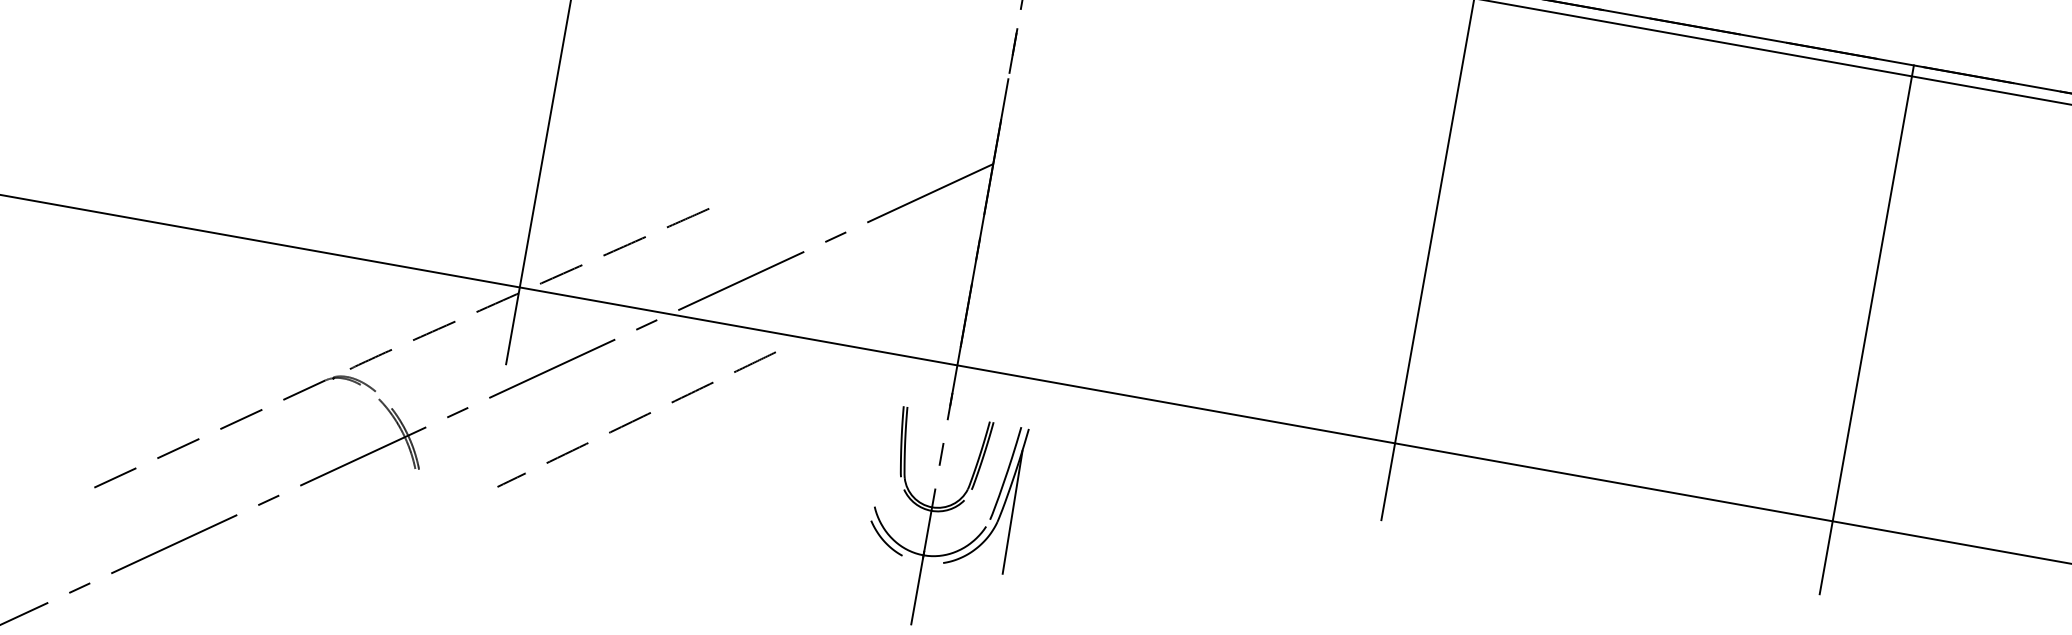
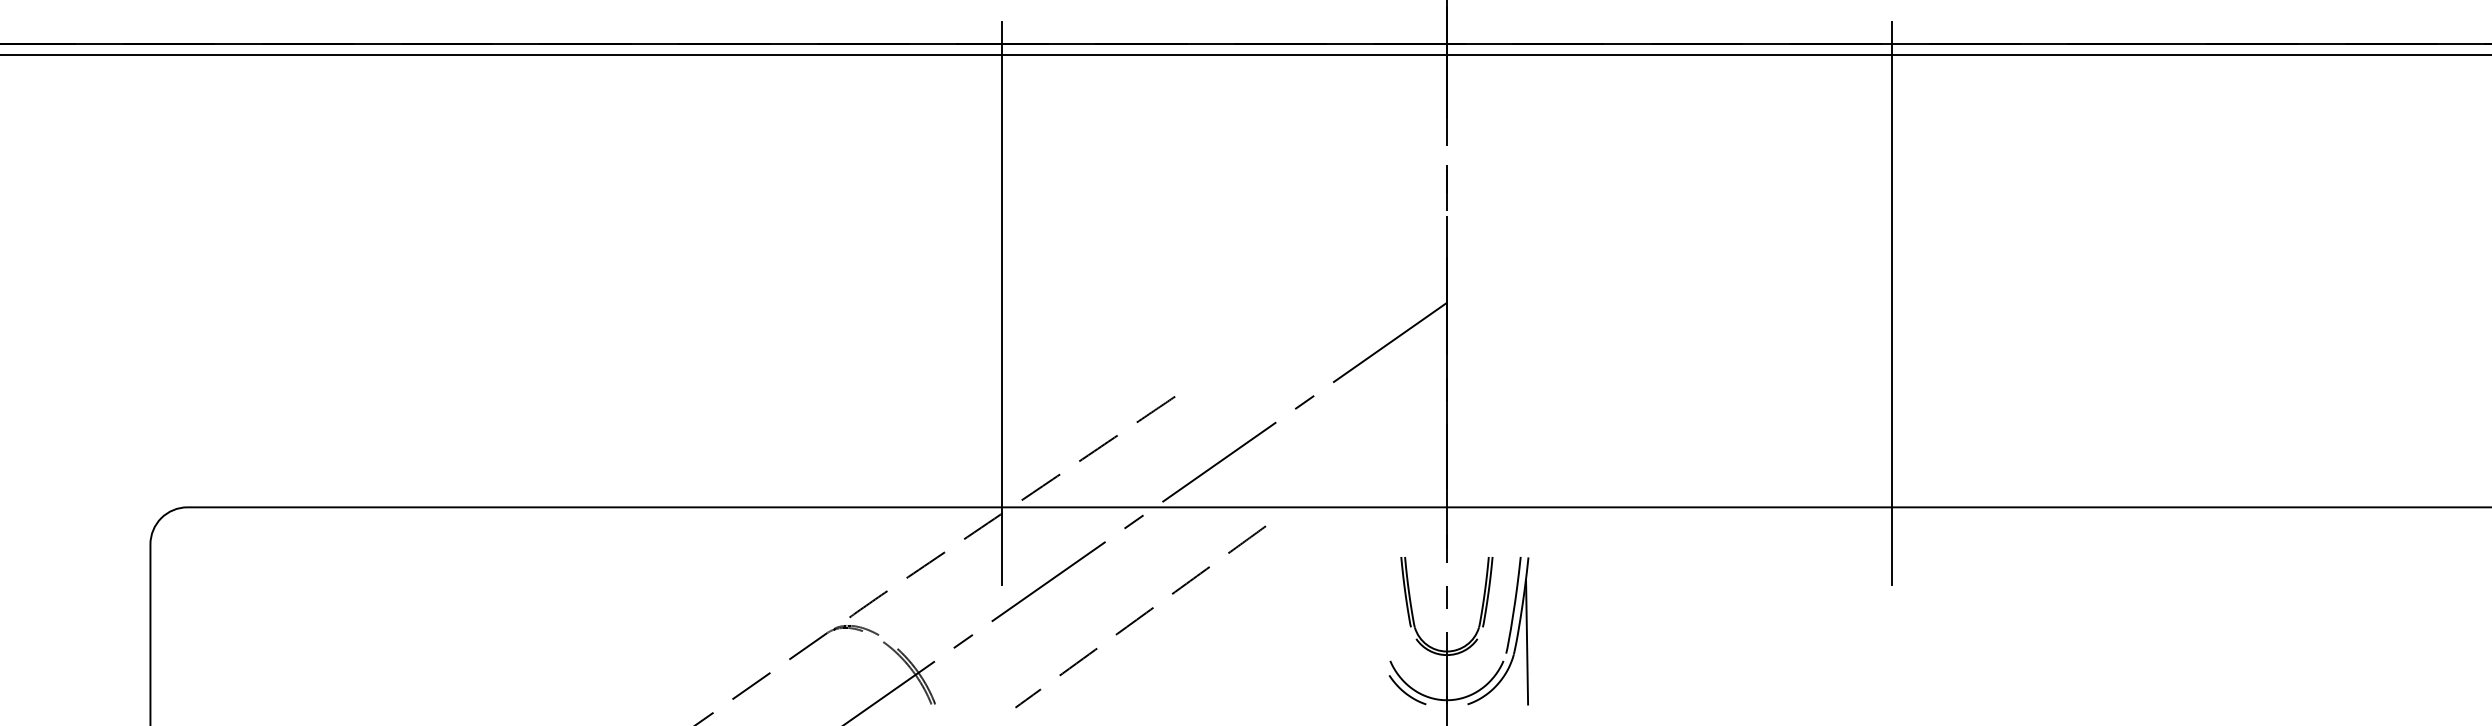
line: (1867, 329) -> (2336, 312), removed

